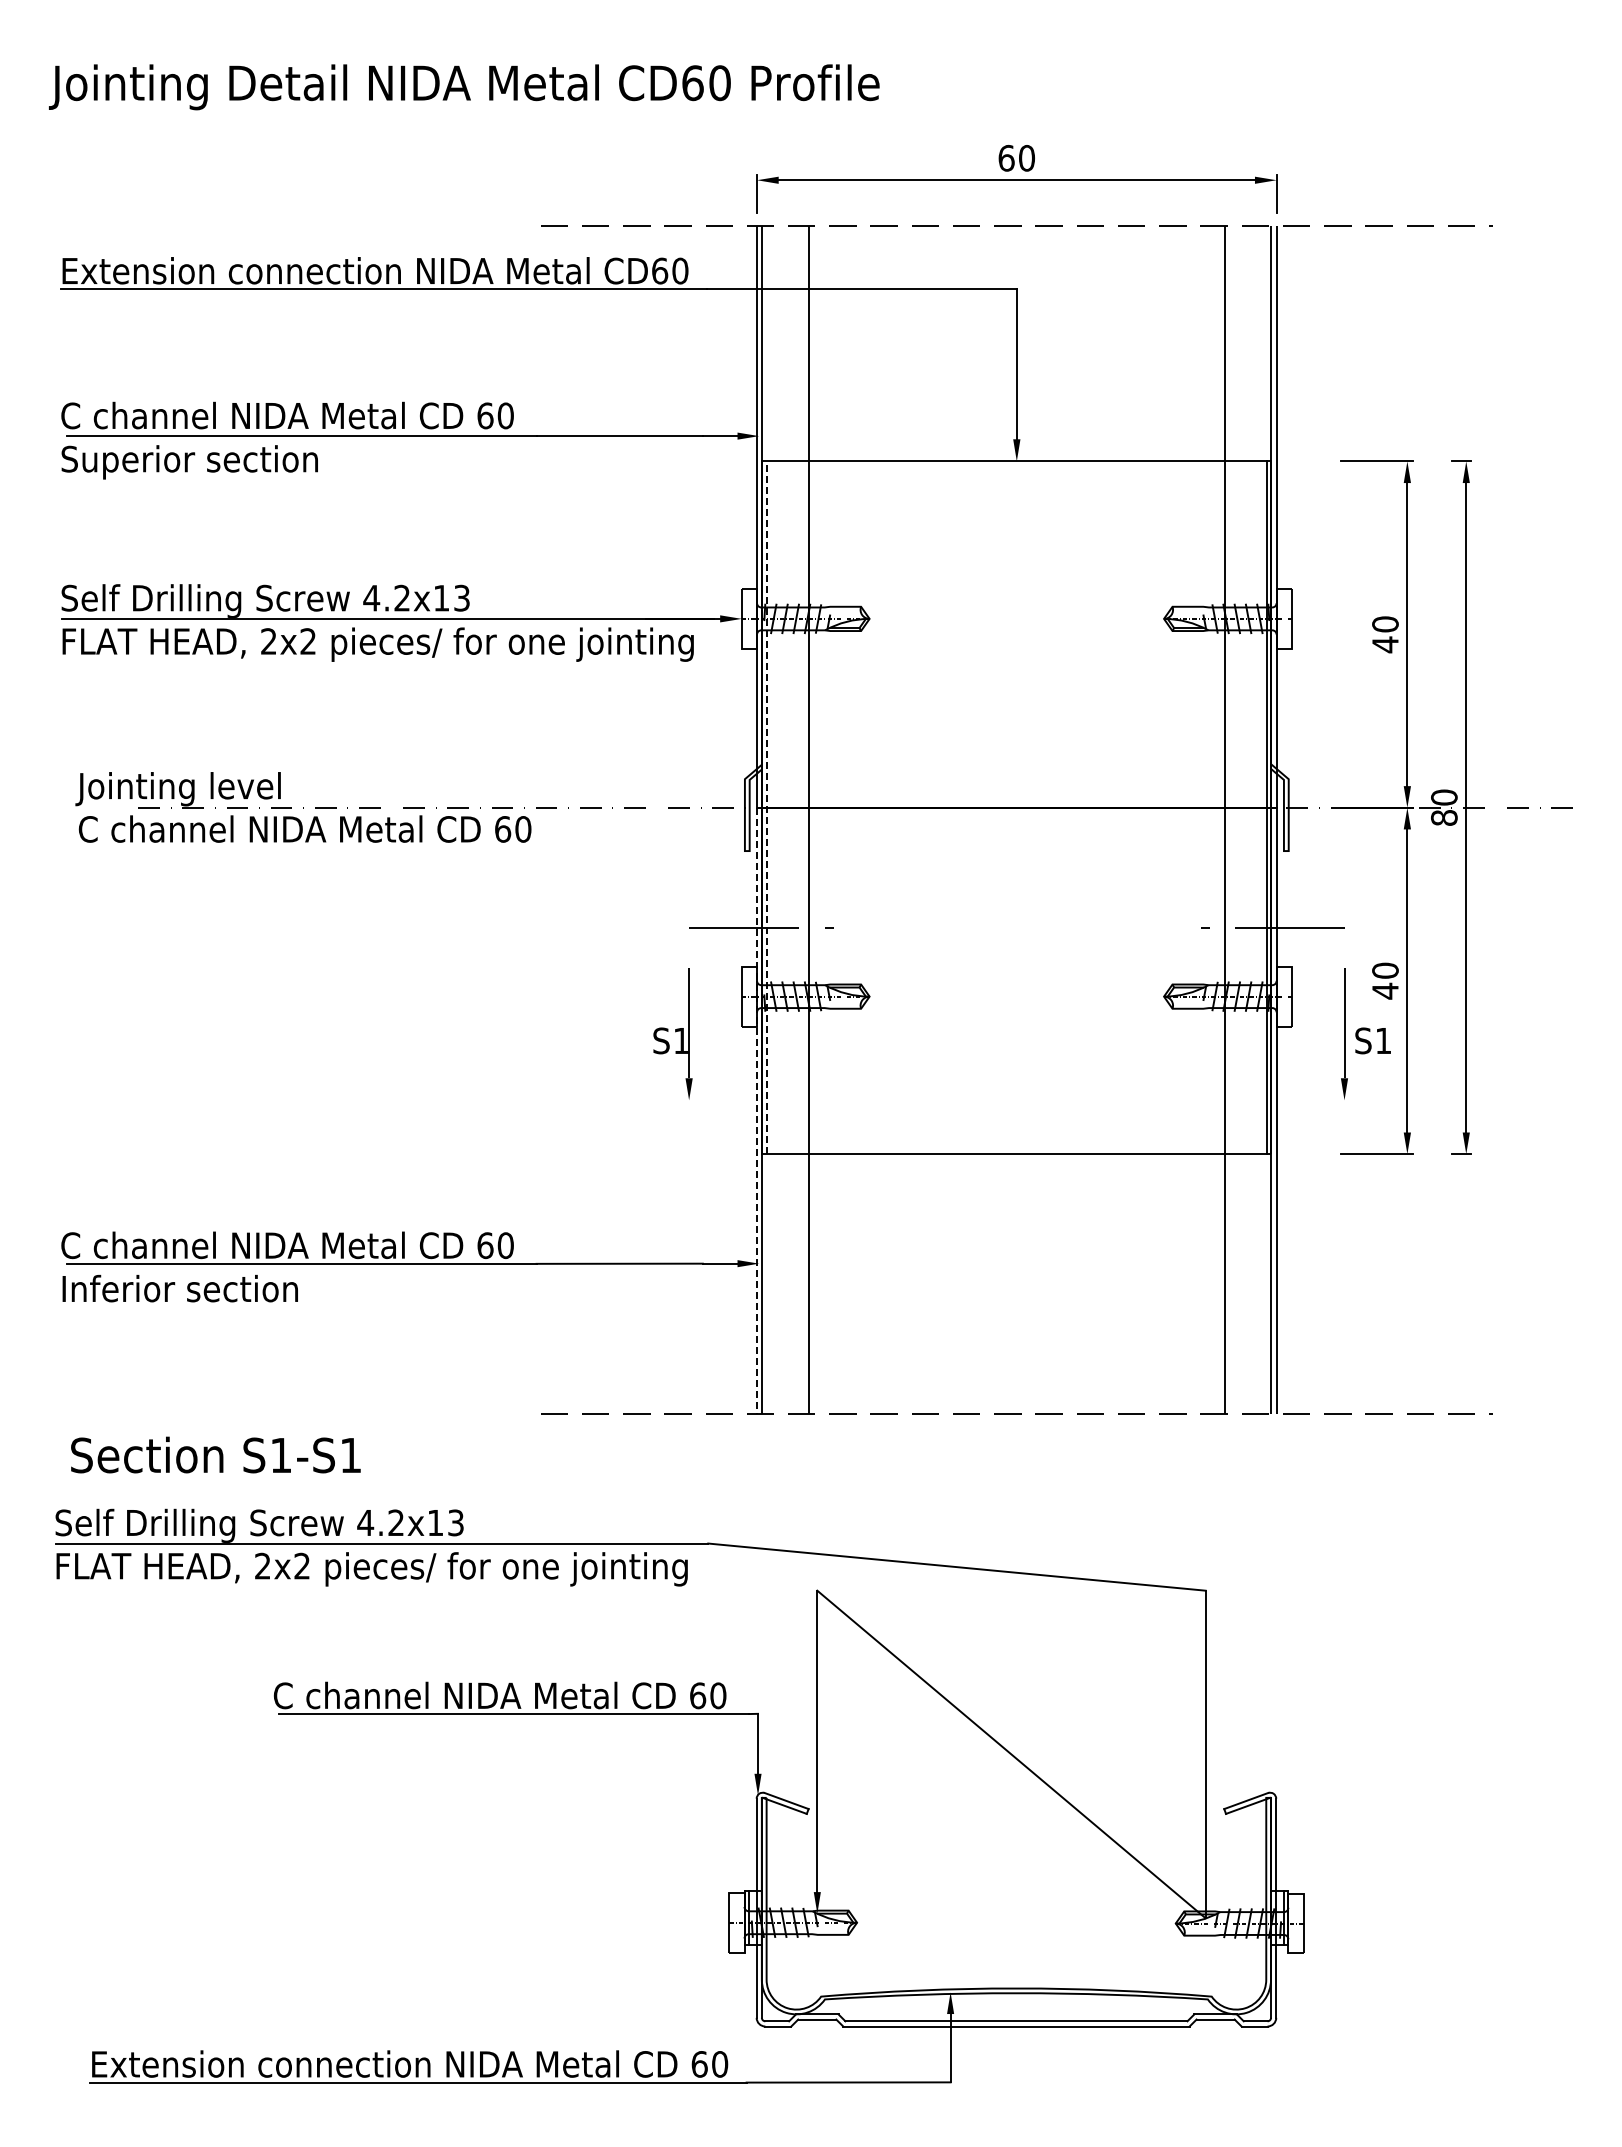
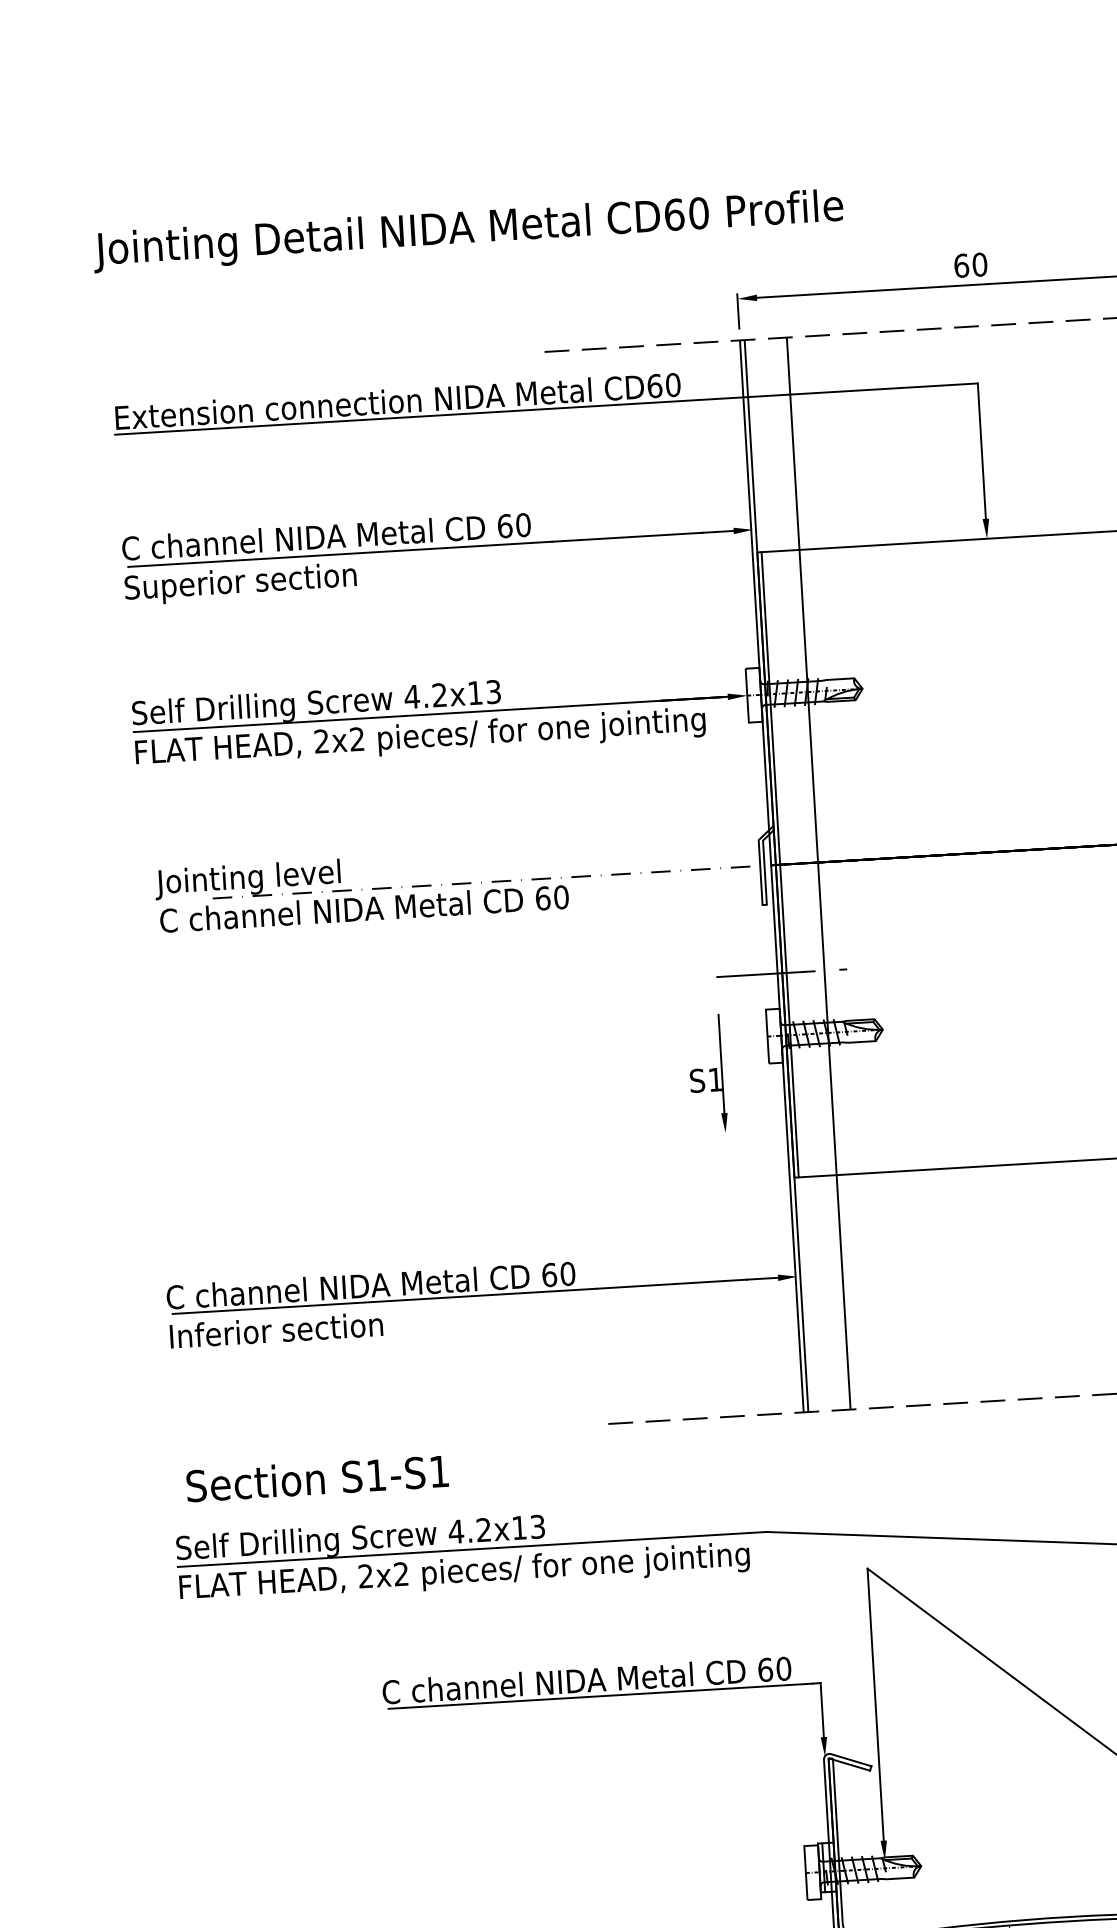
line: (767, 807) -> (780, 864), dashed -> solid
line: (757, 1111) -> (787, 1139), dashed -> solid

